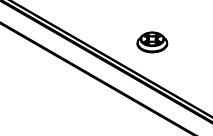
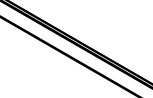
part: (152, 42) -> (109, 30), removed

